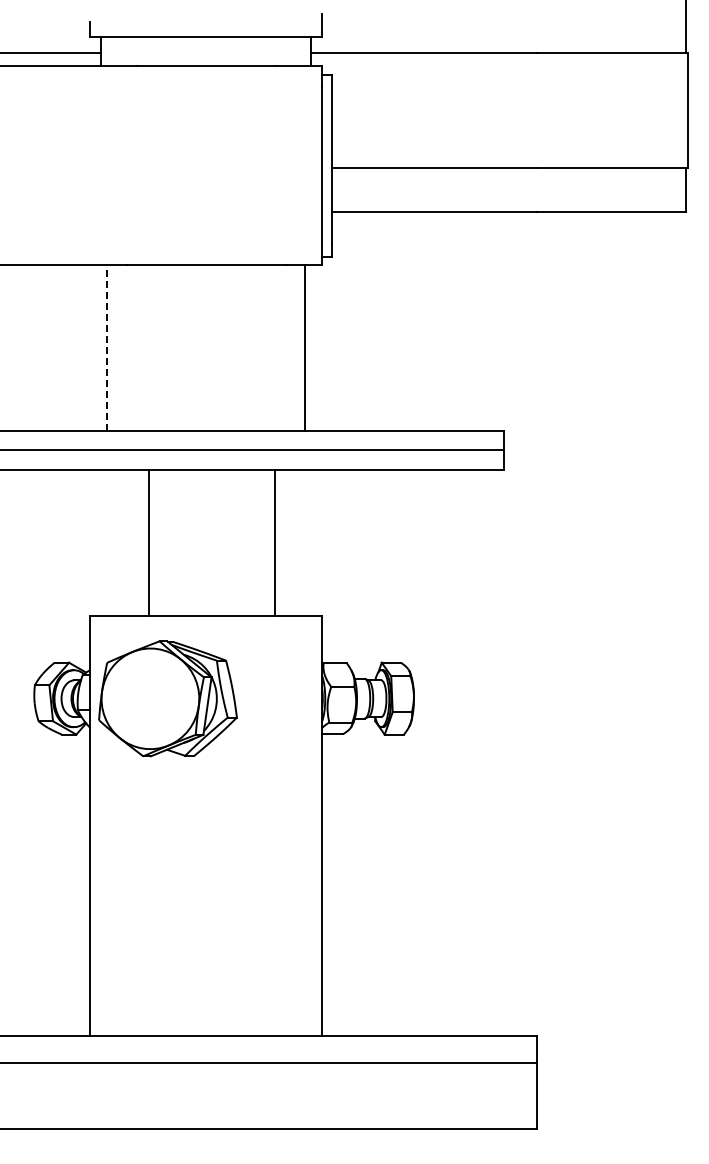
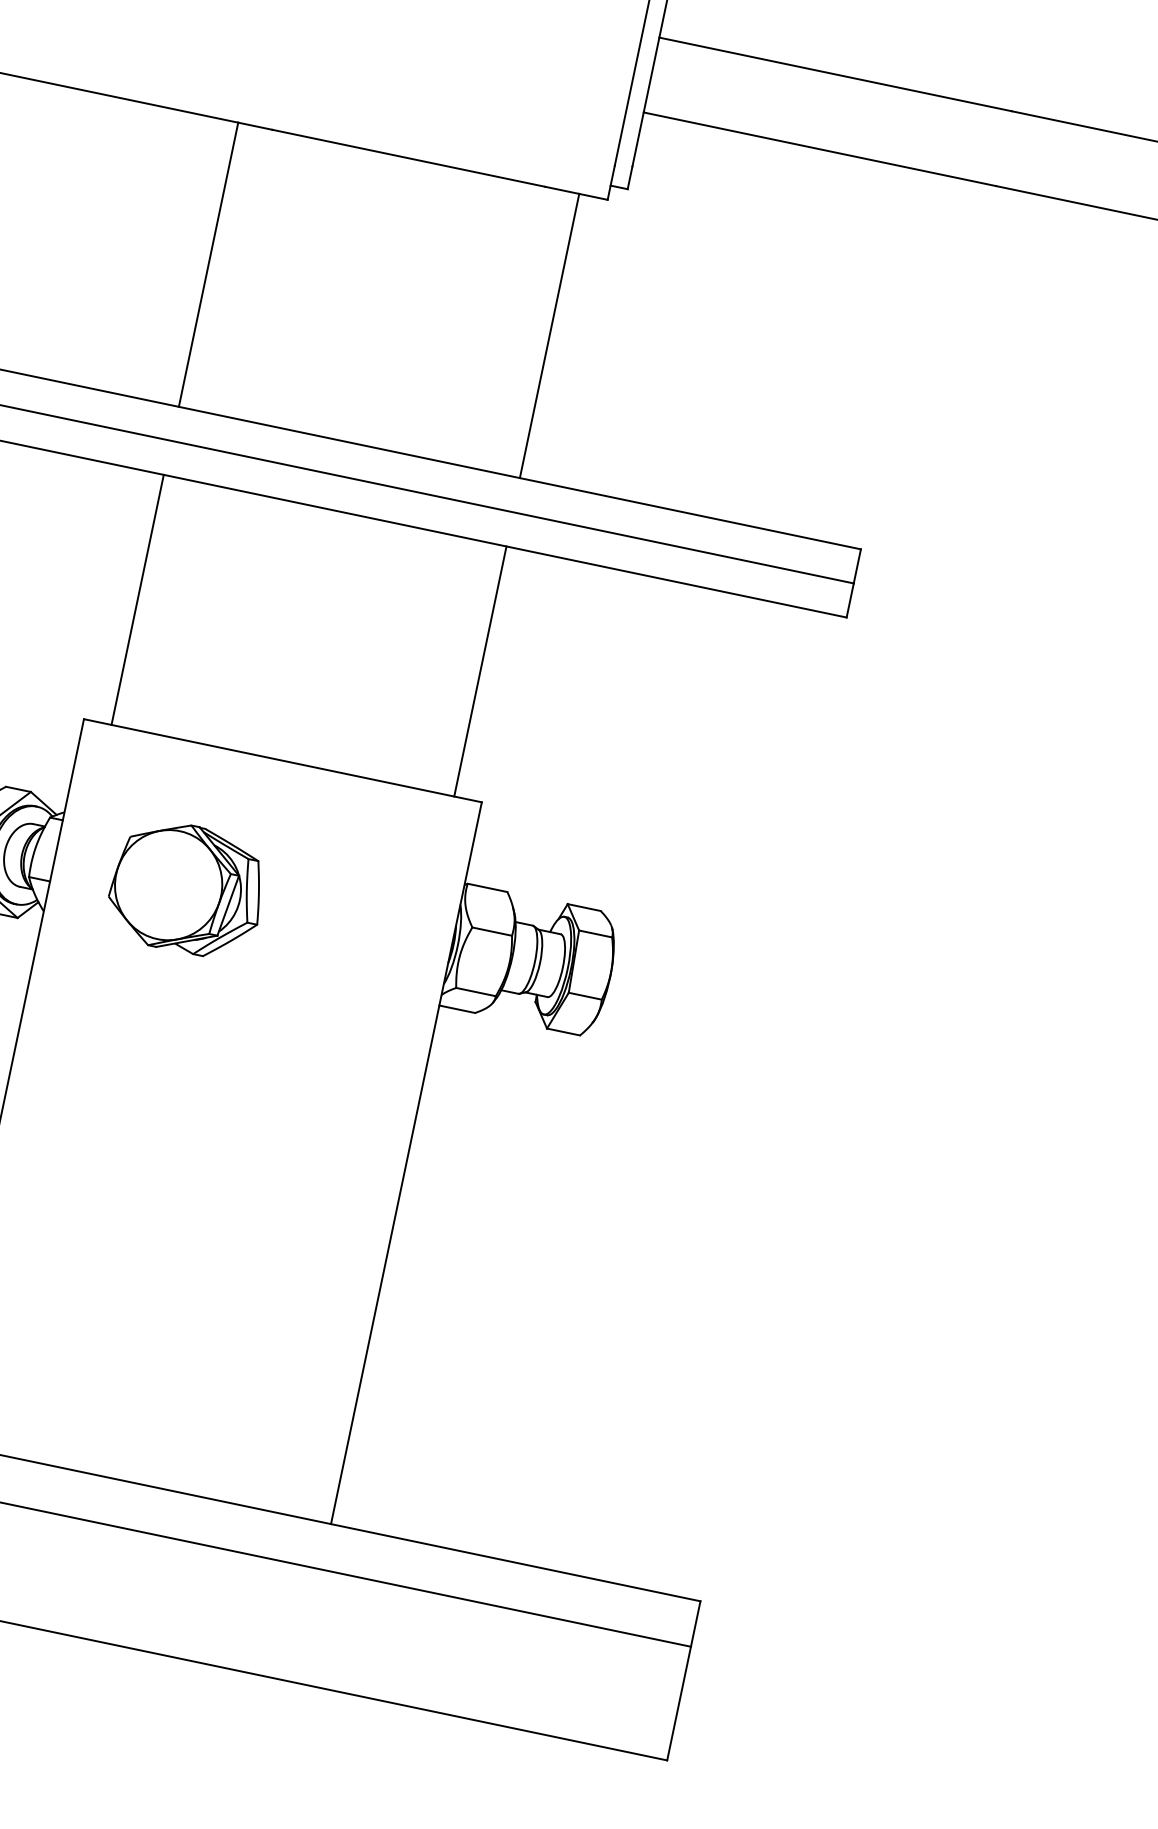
line: (106, 347) -> (208, 264), dashed -> solid
line: (149, 542) -> (138, 598), moved
line: (274, 542) -> (479, 670), moved
part: (167, 698) -> (187, 888), size x0.62

